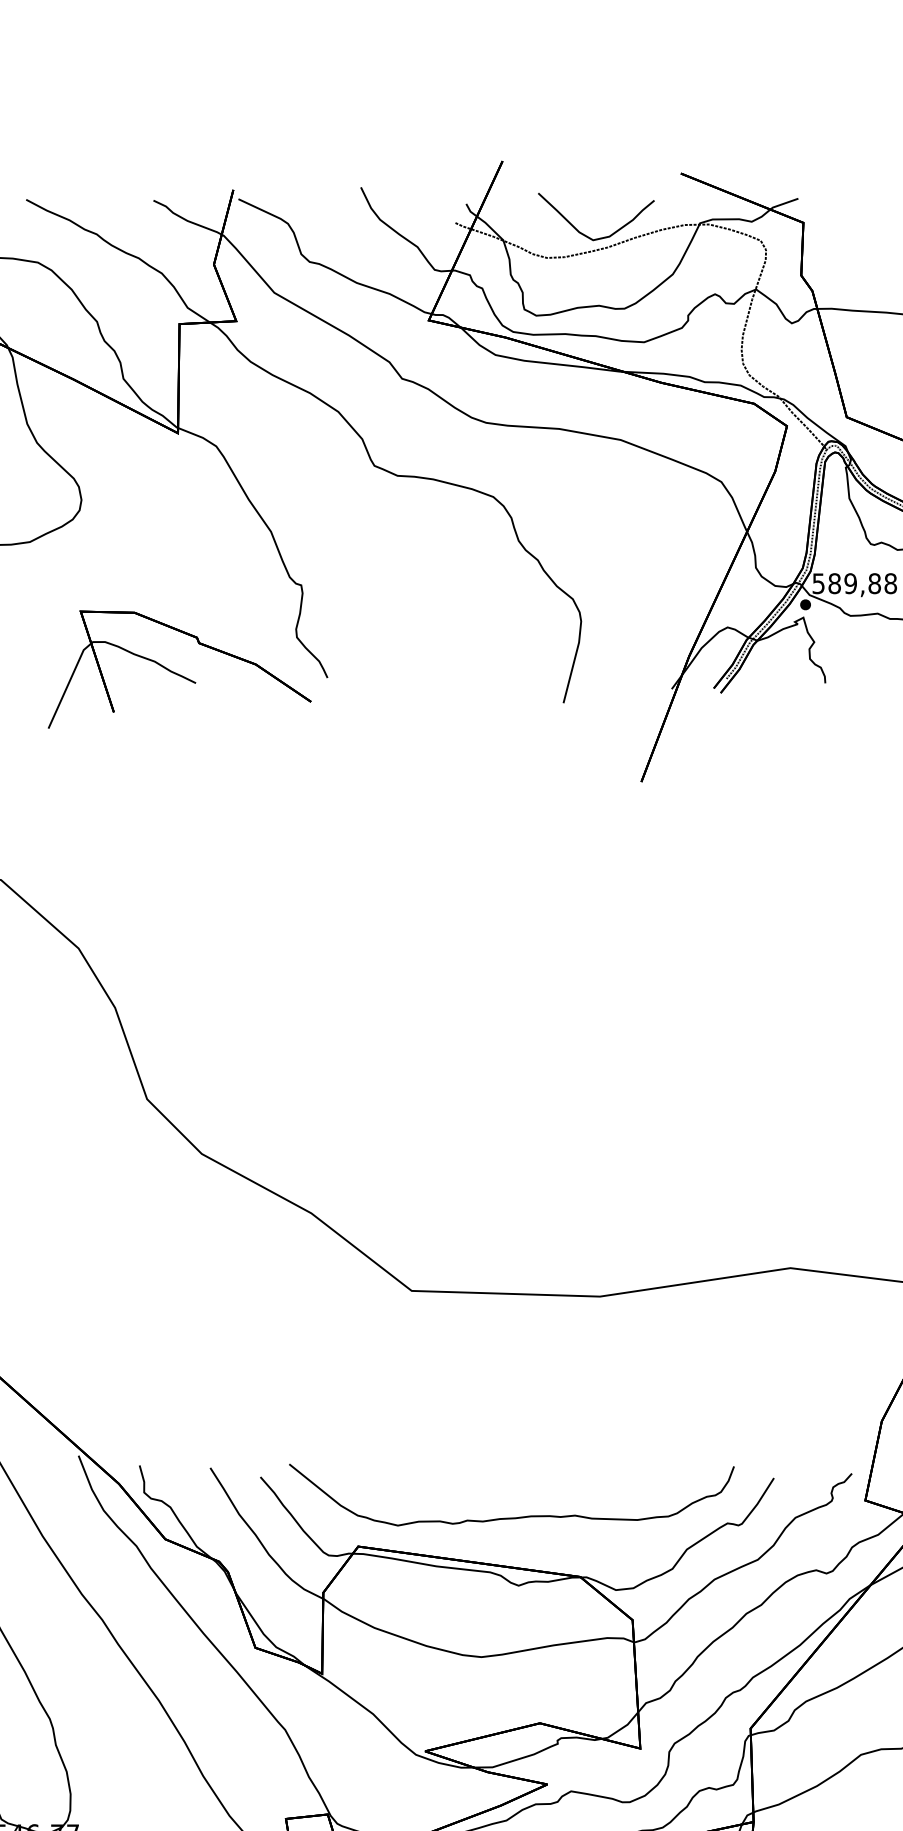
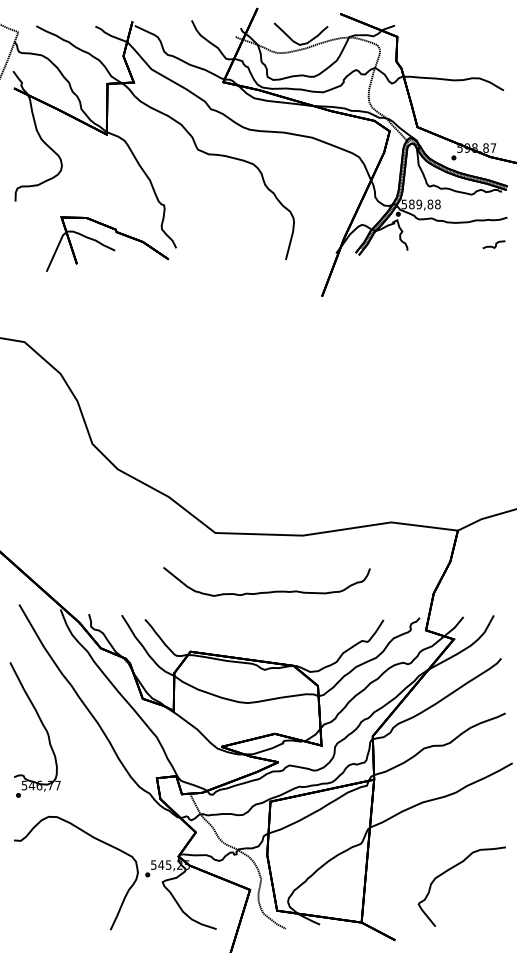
part: (511, 1515) -> (266, 591), moved

